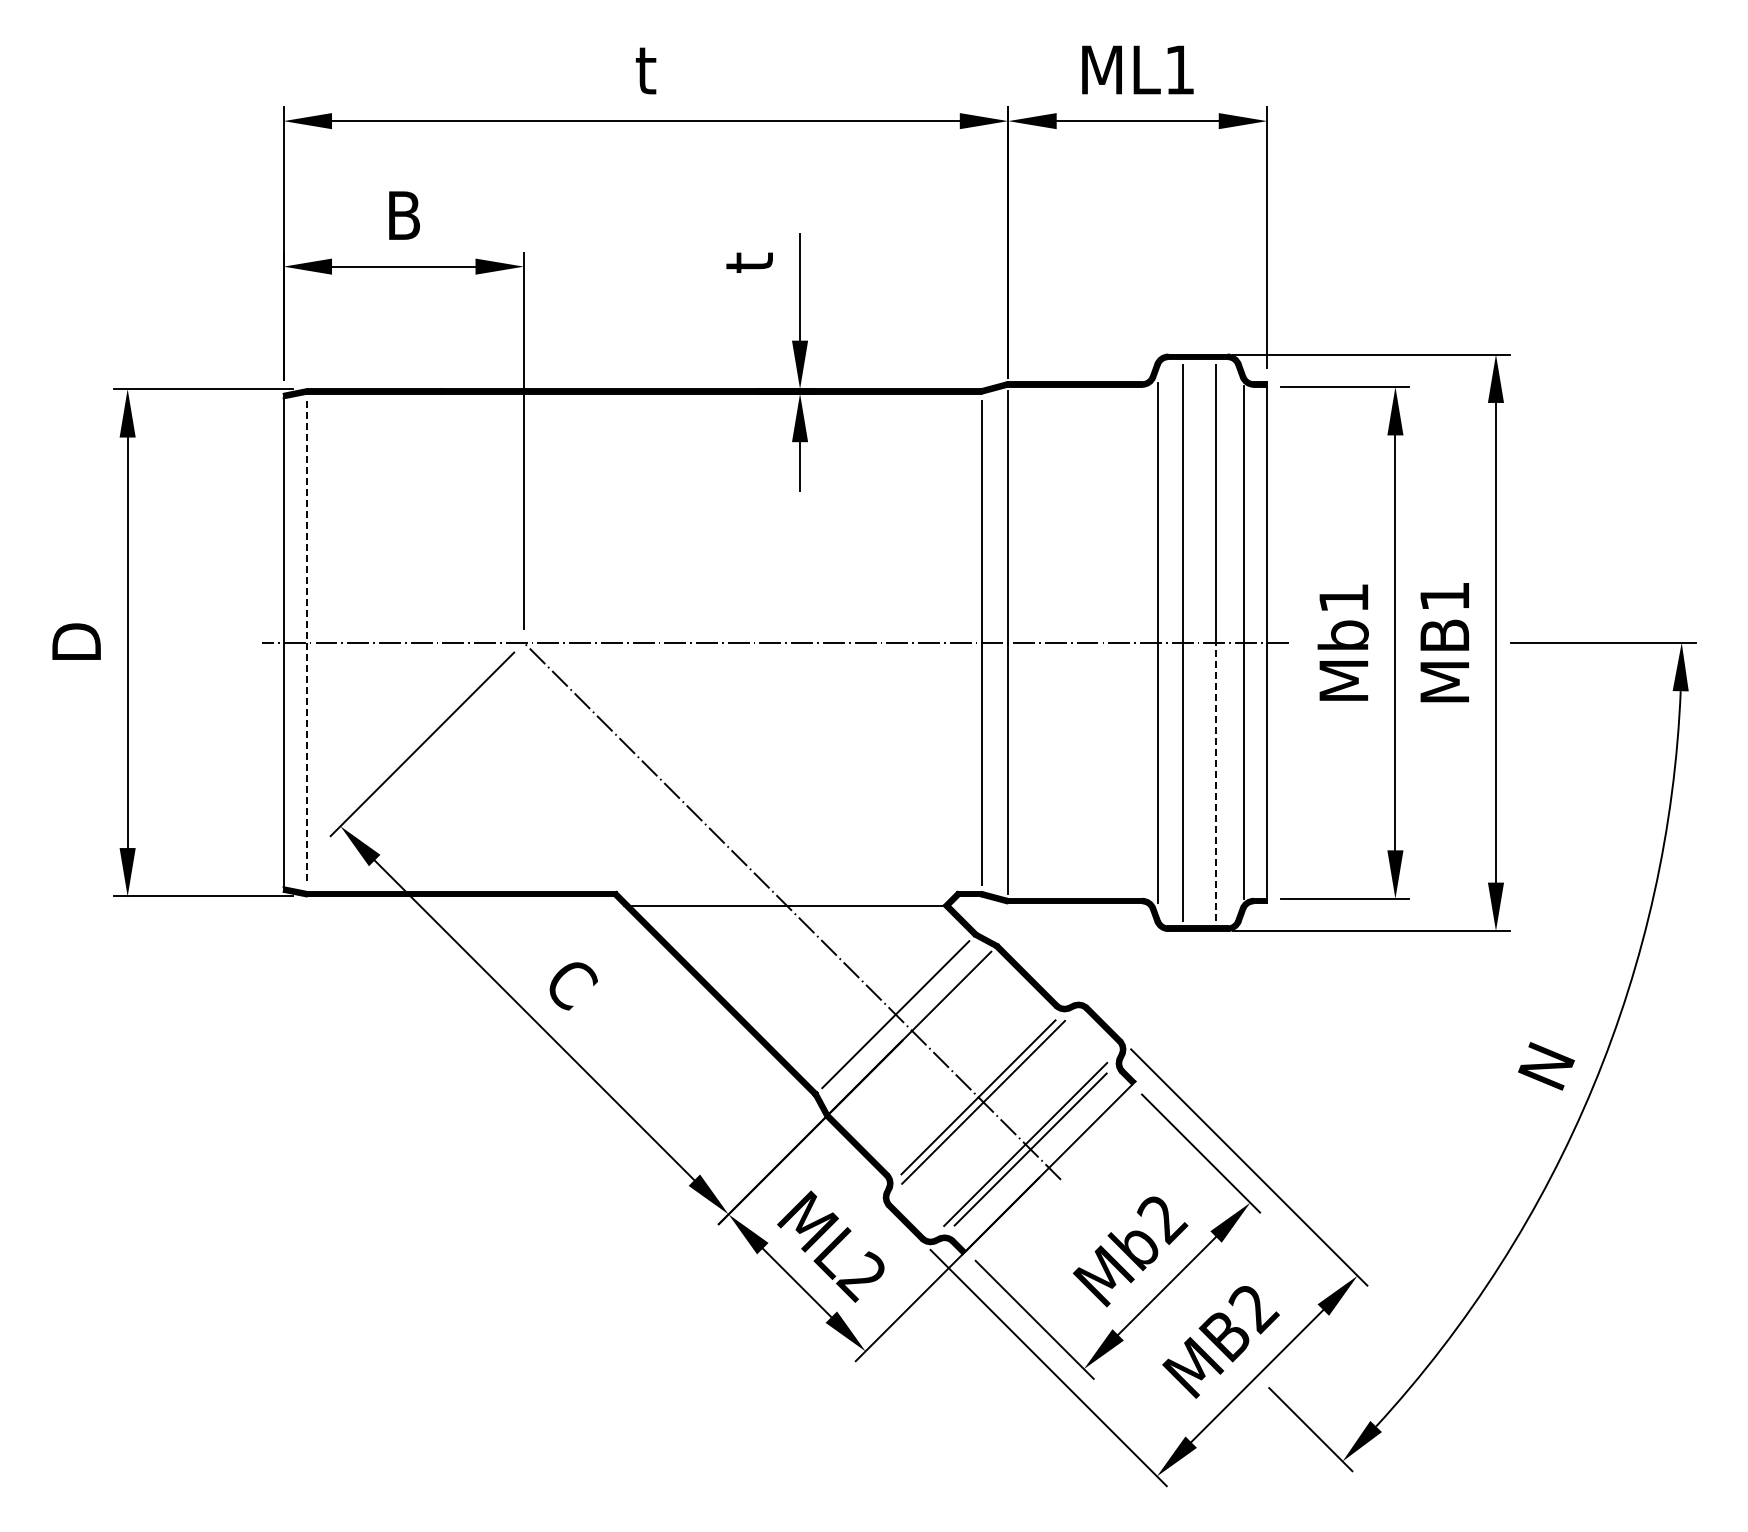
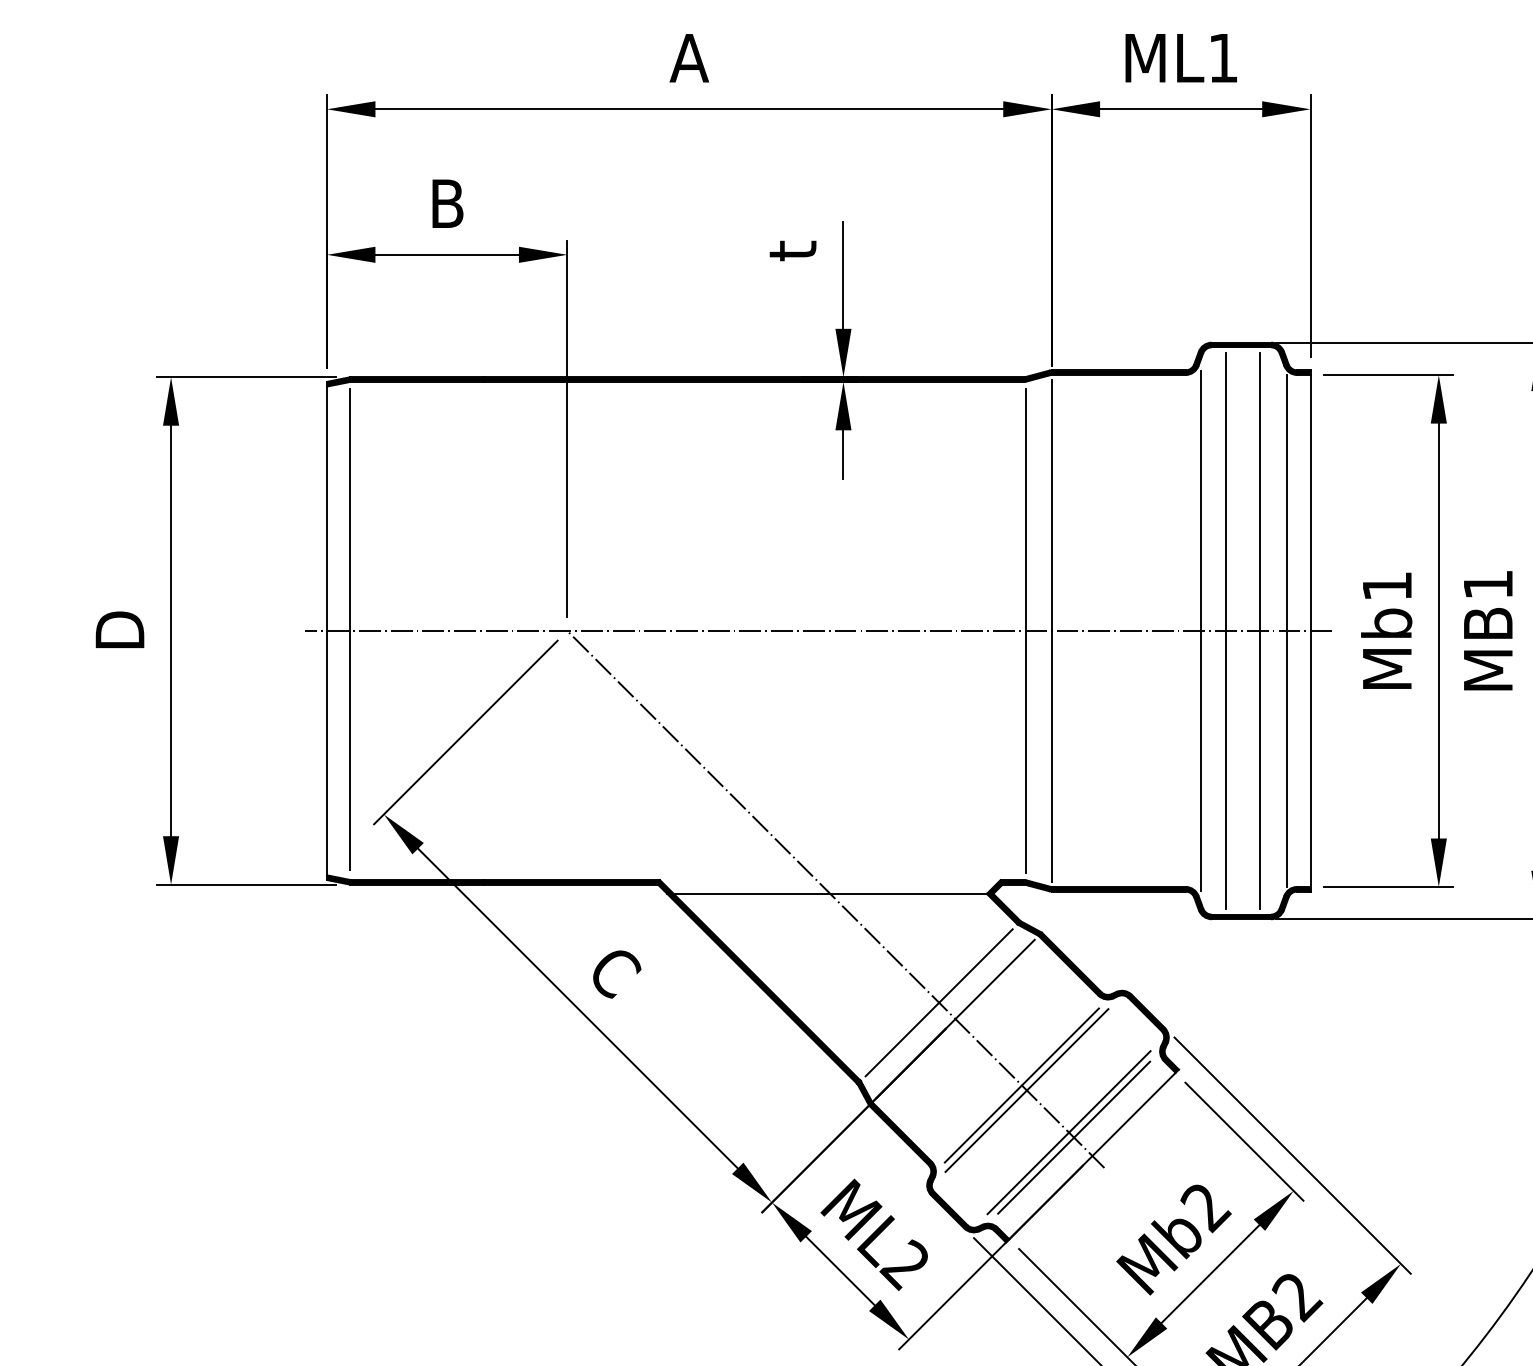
text: (645, 69) -> (688, 57), t -> A
line: (306, 642) -> (349, 630), dashed -> solid
line: (1216, 781) -> (1259, 769), dashed -> solid

